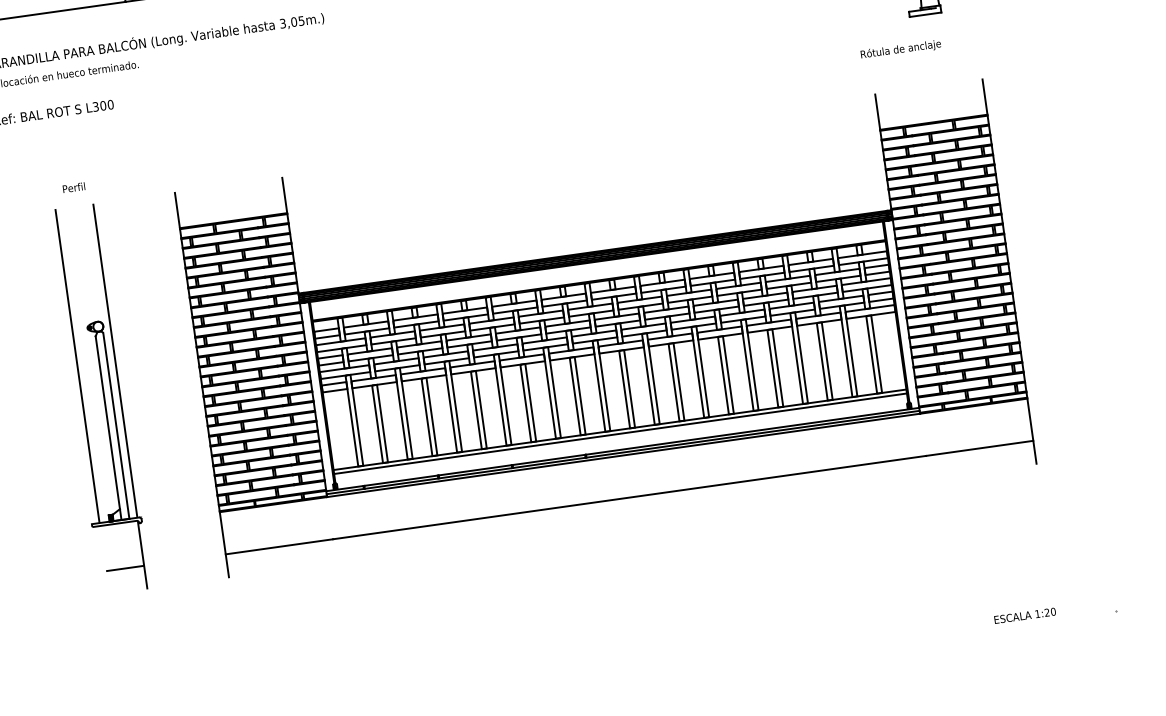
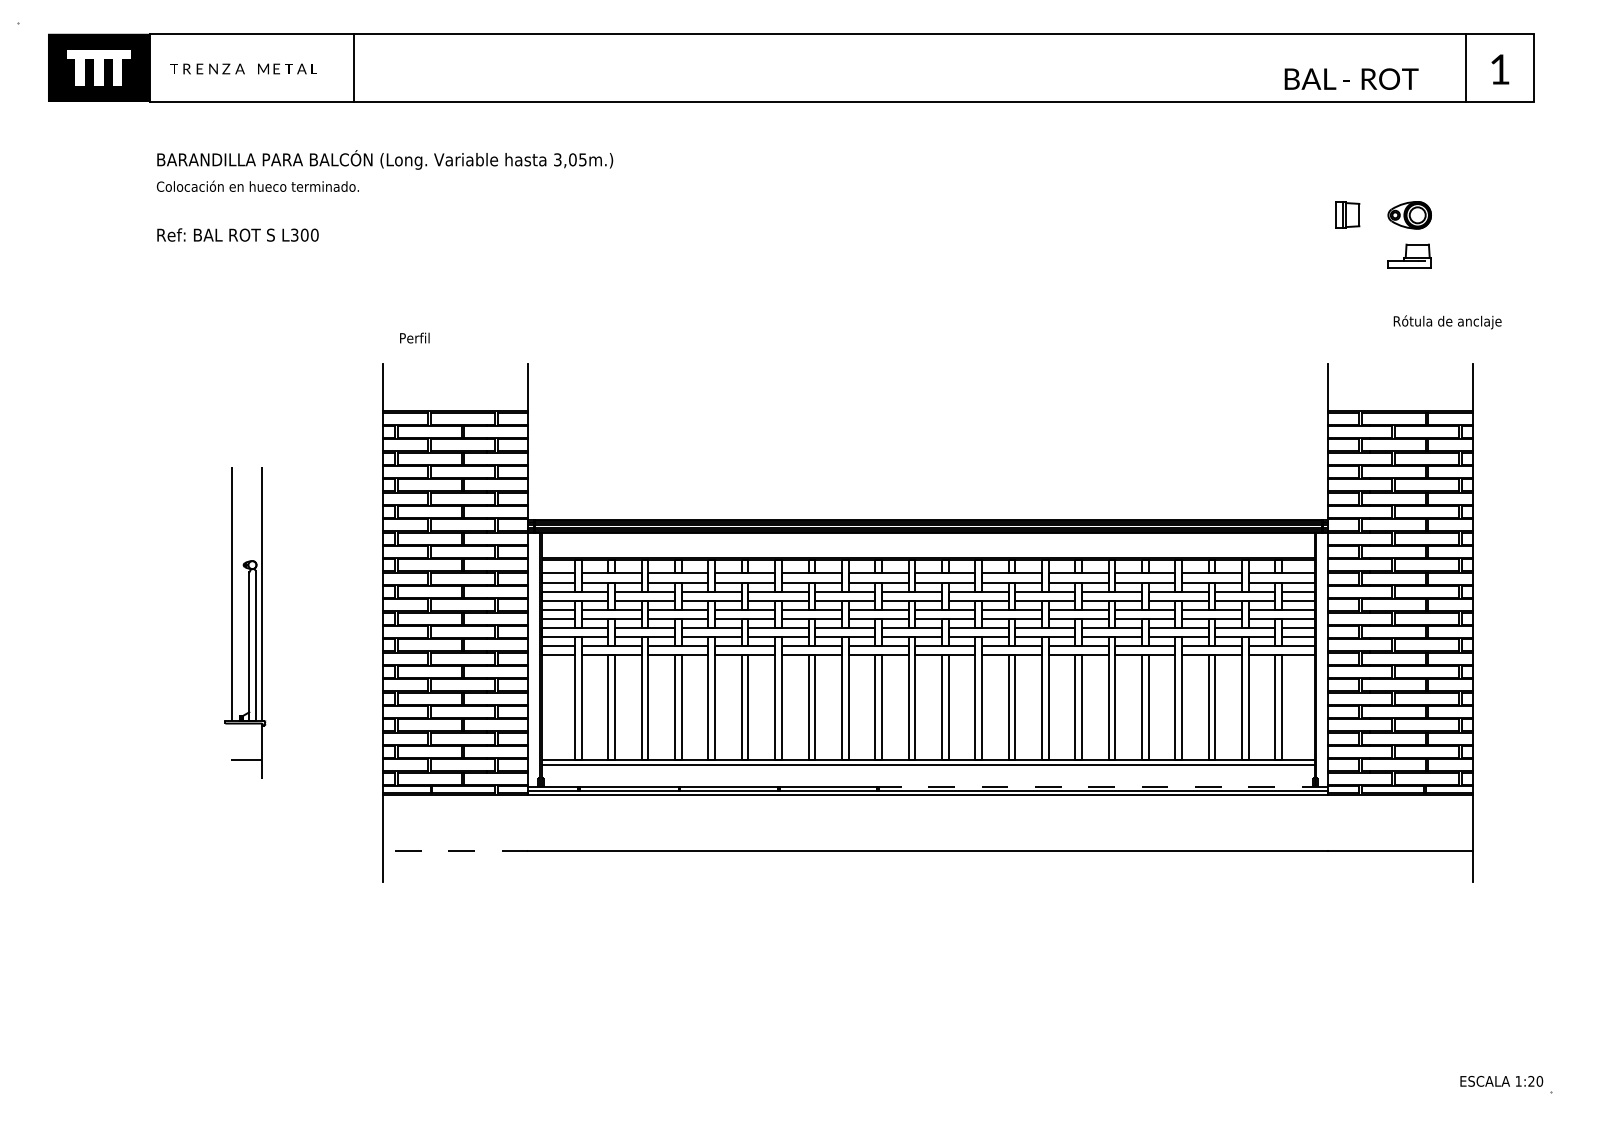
text: (900, 49) -> (1447, 322), moved
text: (73, 187) -> (414, 337), moved
part: (99, 399) -> (245, 622), size x0.6
line: (752, 431) -> (1103, 786), solid -> dashed
line: (279, 546) -> (455, 851), solid -> dashed
text: (1024, 615) -> (1501, 1081), moved

